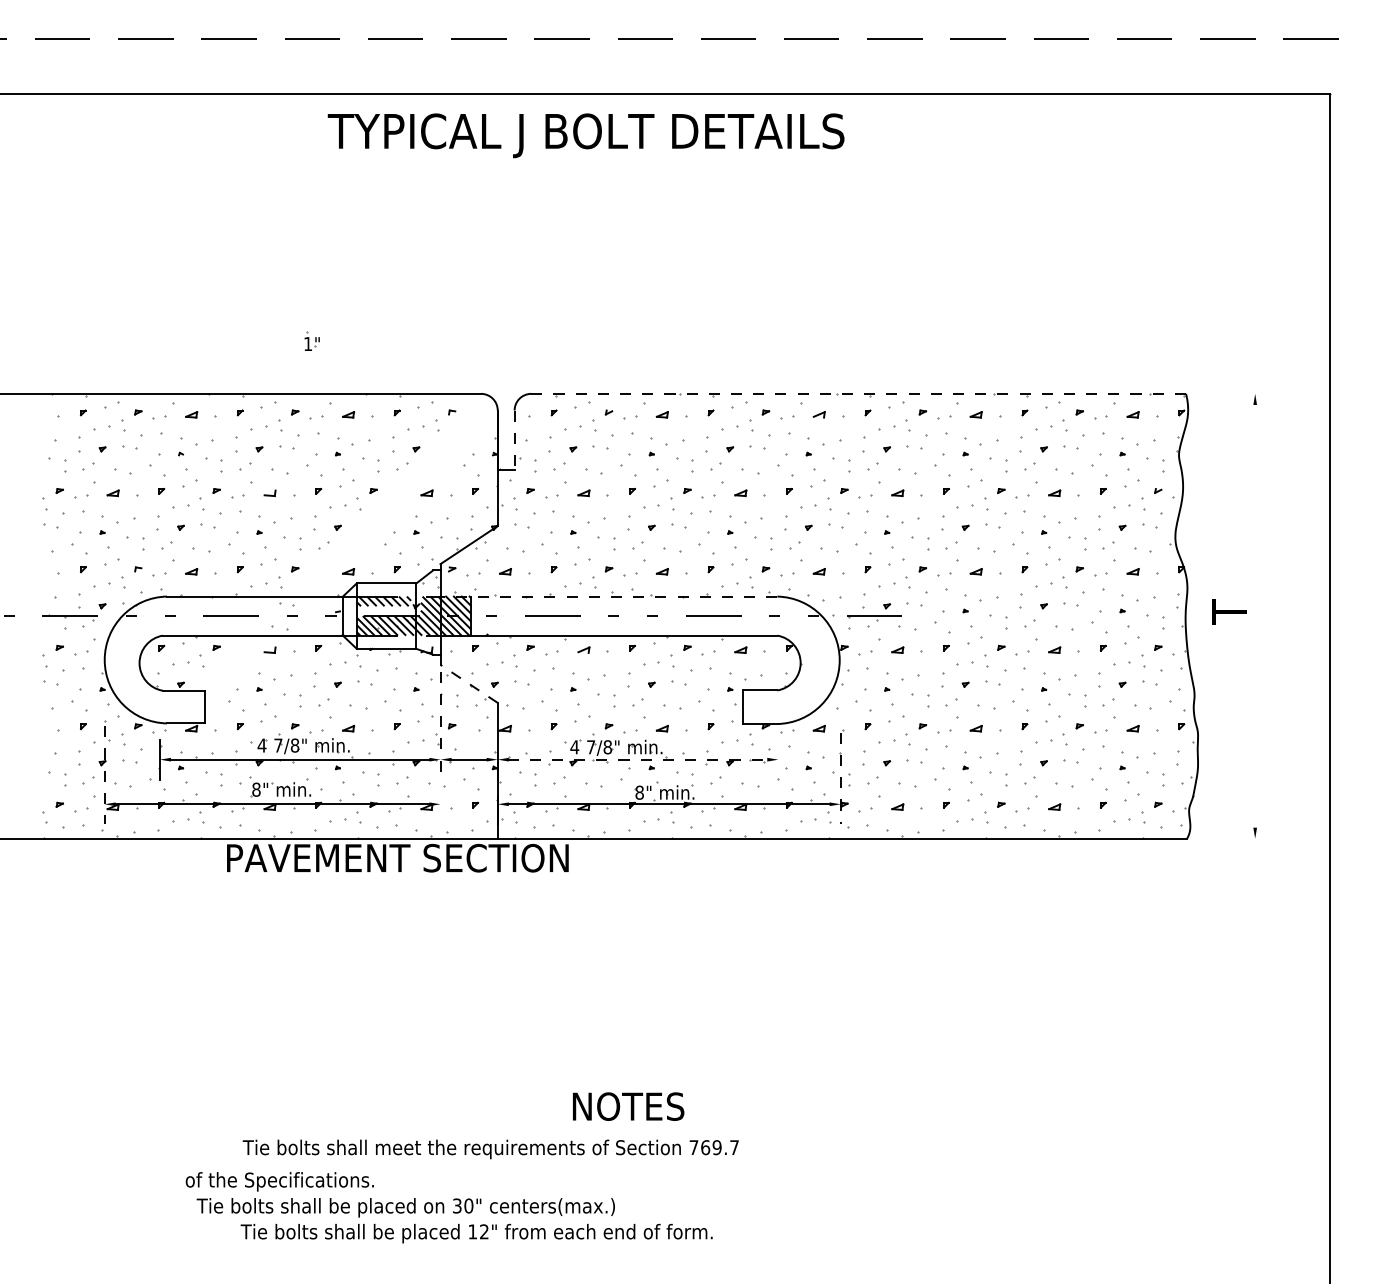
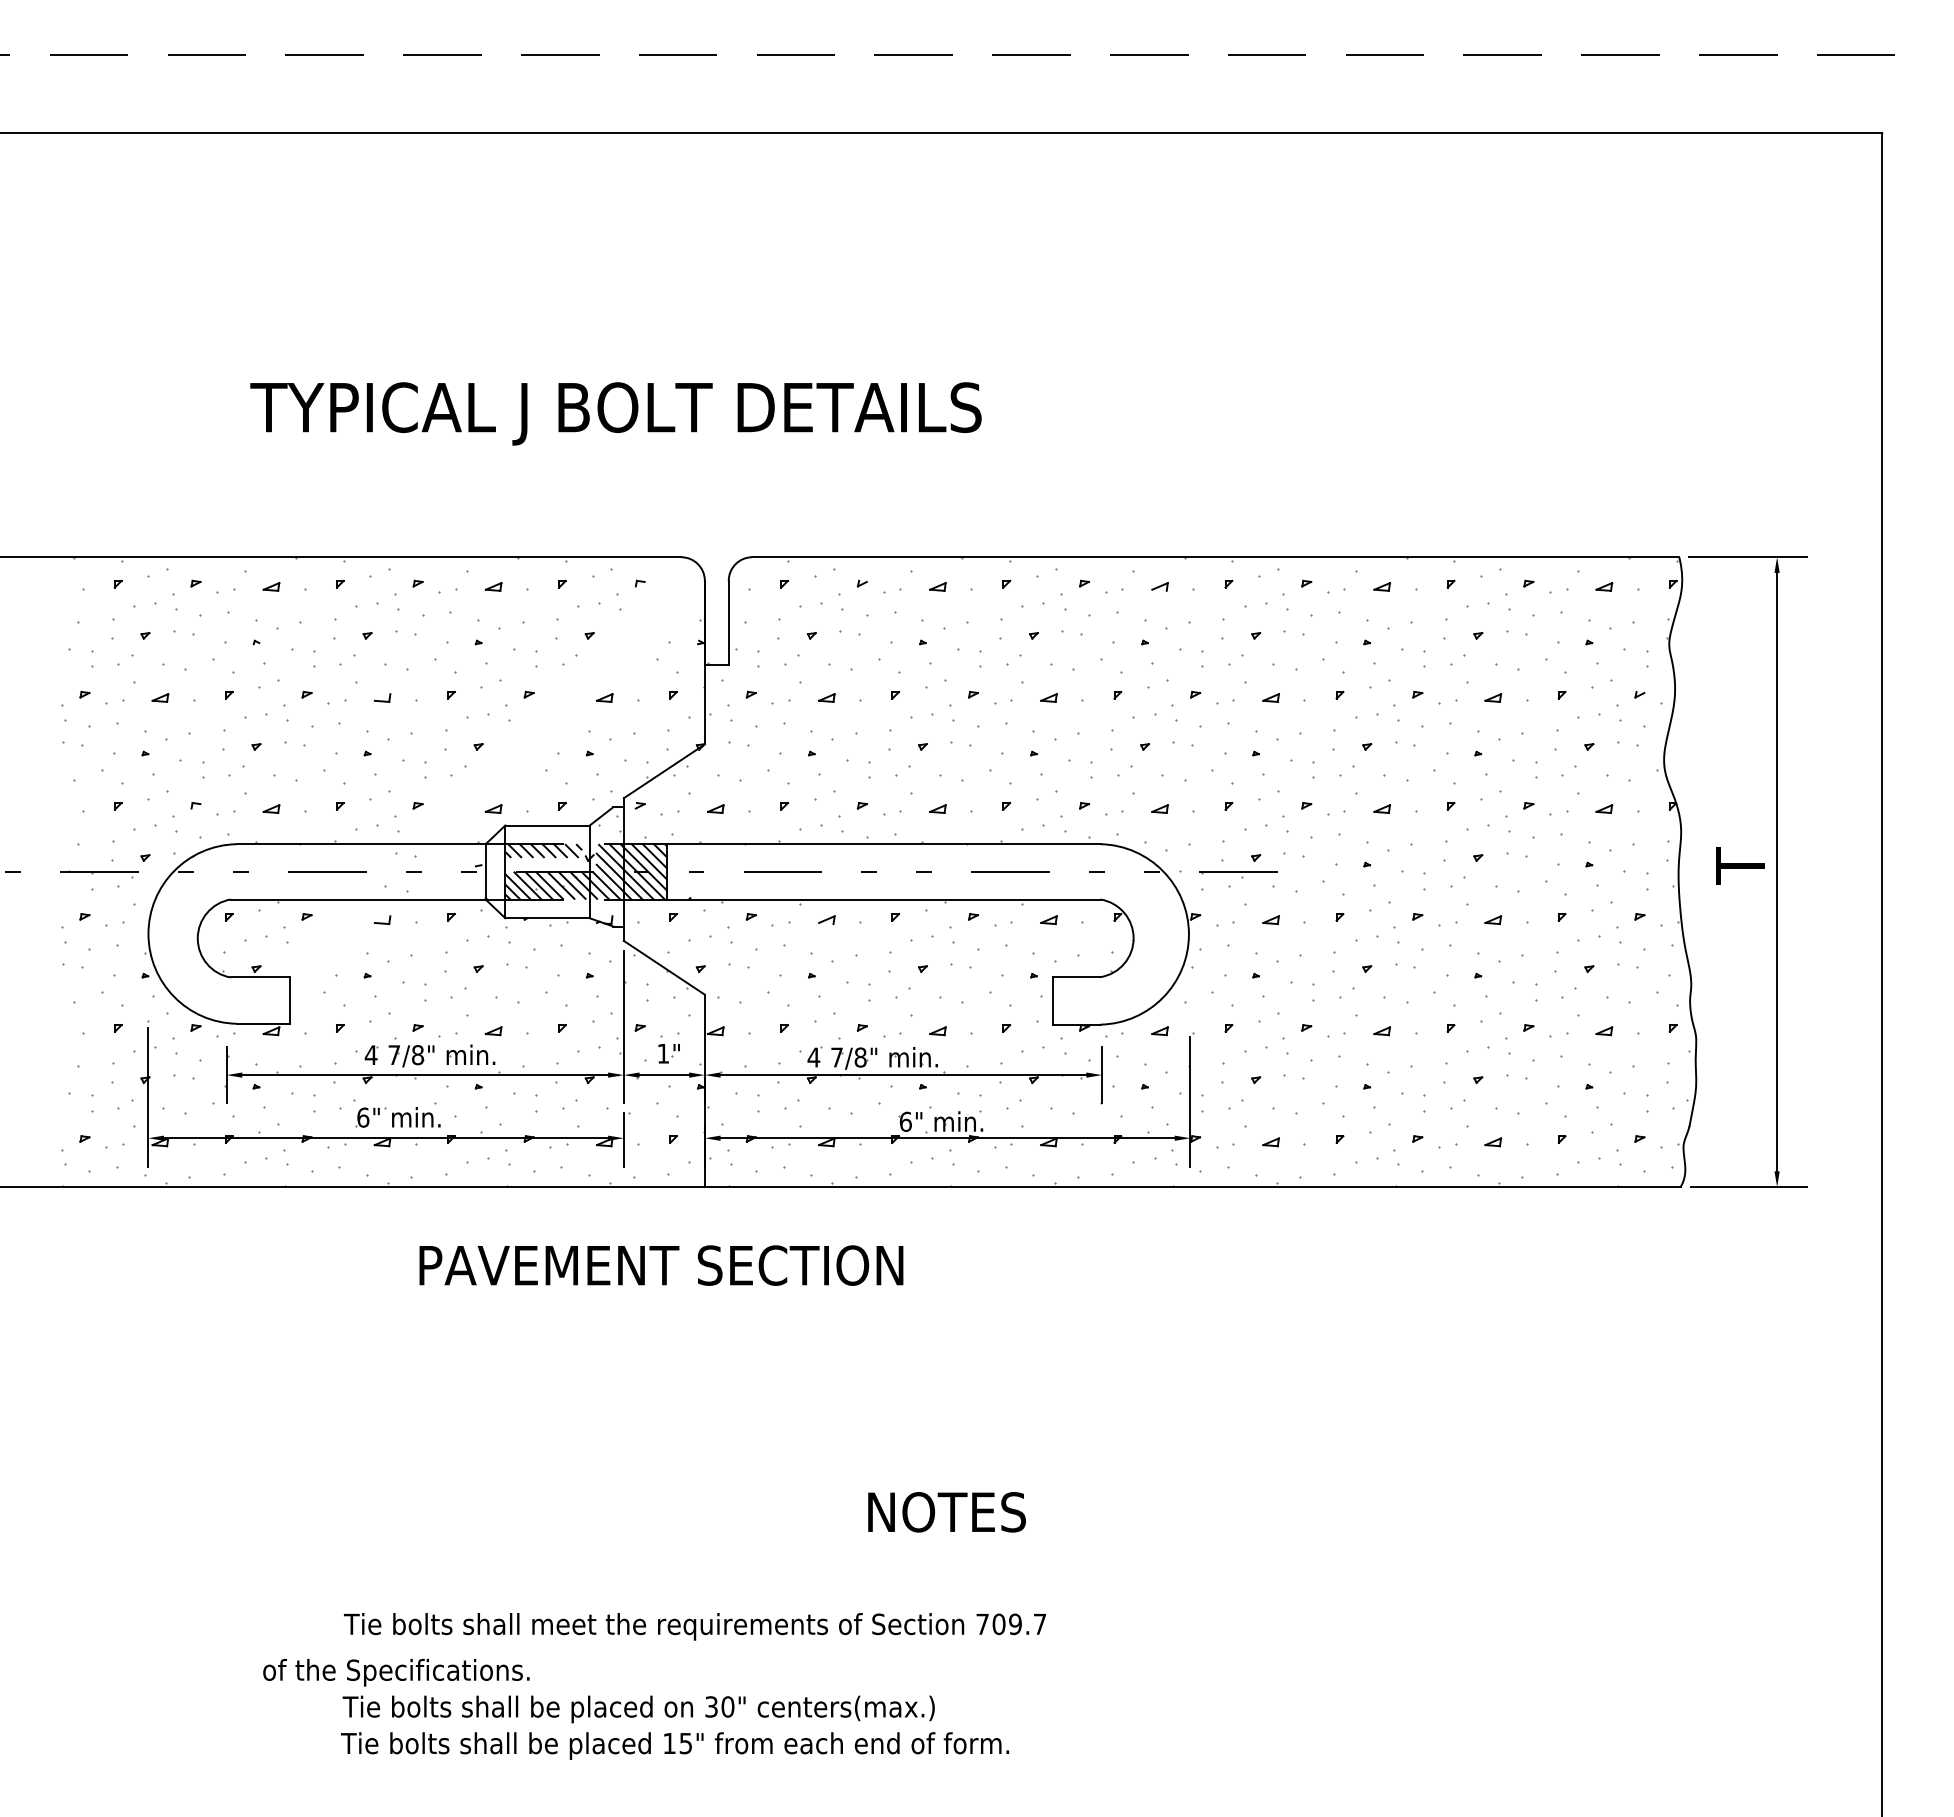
text: (585, 135) -> (615, 413), moved
part: (311, 341) -> (668, 1049), moved
line: (858, 394) -> (1215, 557), dashed -> solid
line: (1234, 394) -> (1747, 557), added
line: (514, 439) -> (728, 622), dashed -> solid
line: (608, 596) -> (861, 844), dashed -> solid
line: (1255, 615) -> (1777, 871), added
line: (469, 683) -> (664, 967), dashed -> solid
line: (440, 726) -> (623, 1027), dashed -> solid
line: (637, 759) -> (902, 1075), dashed -> solid
line: (778, 759) -> (1102, 1074), added
line: (104, 775) -> (148, 1097), dashed -> solid
line: (840, 778) -> (1190, 1101), dashed -> solid
text: (256, 789) -> (363, 1117), 8" -> 6"
text: (639, 792) -> (905, 1121), 8" -> 6"
line: (440, 805) -> (623, 1139), added
line: (1234, 839) -> (1748, 1187), added
text: (397, 858) -> (661, 1265), moved
text: (628, 1106) -> (946, 1512), moved
text: (705, 1147) -> (998, 1623), 769.7 -> 709.7
text: (405, 1207) -> (638, 1709), moved
text: (484, 1231) -> (685, 1743), 12" -> 15"

